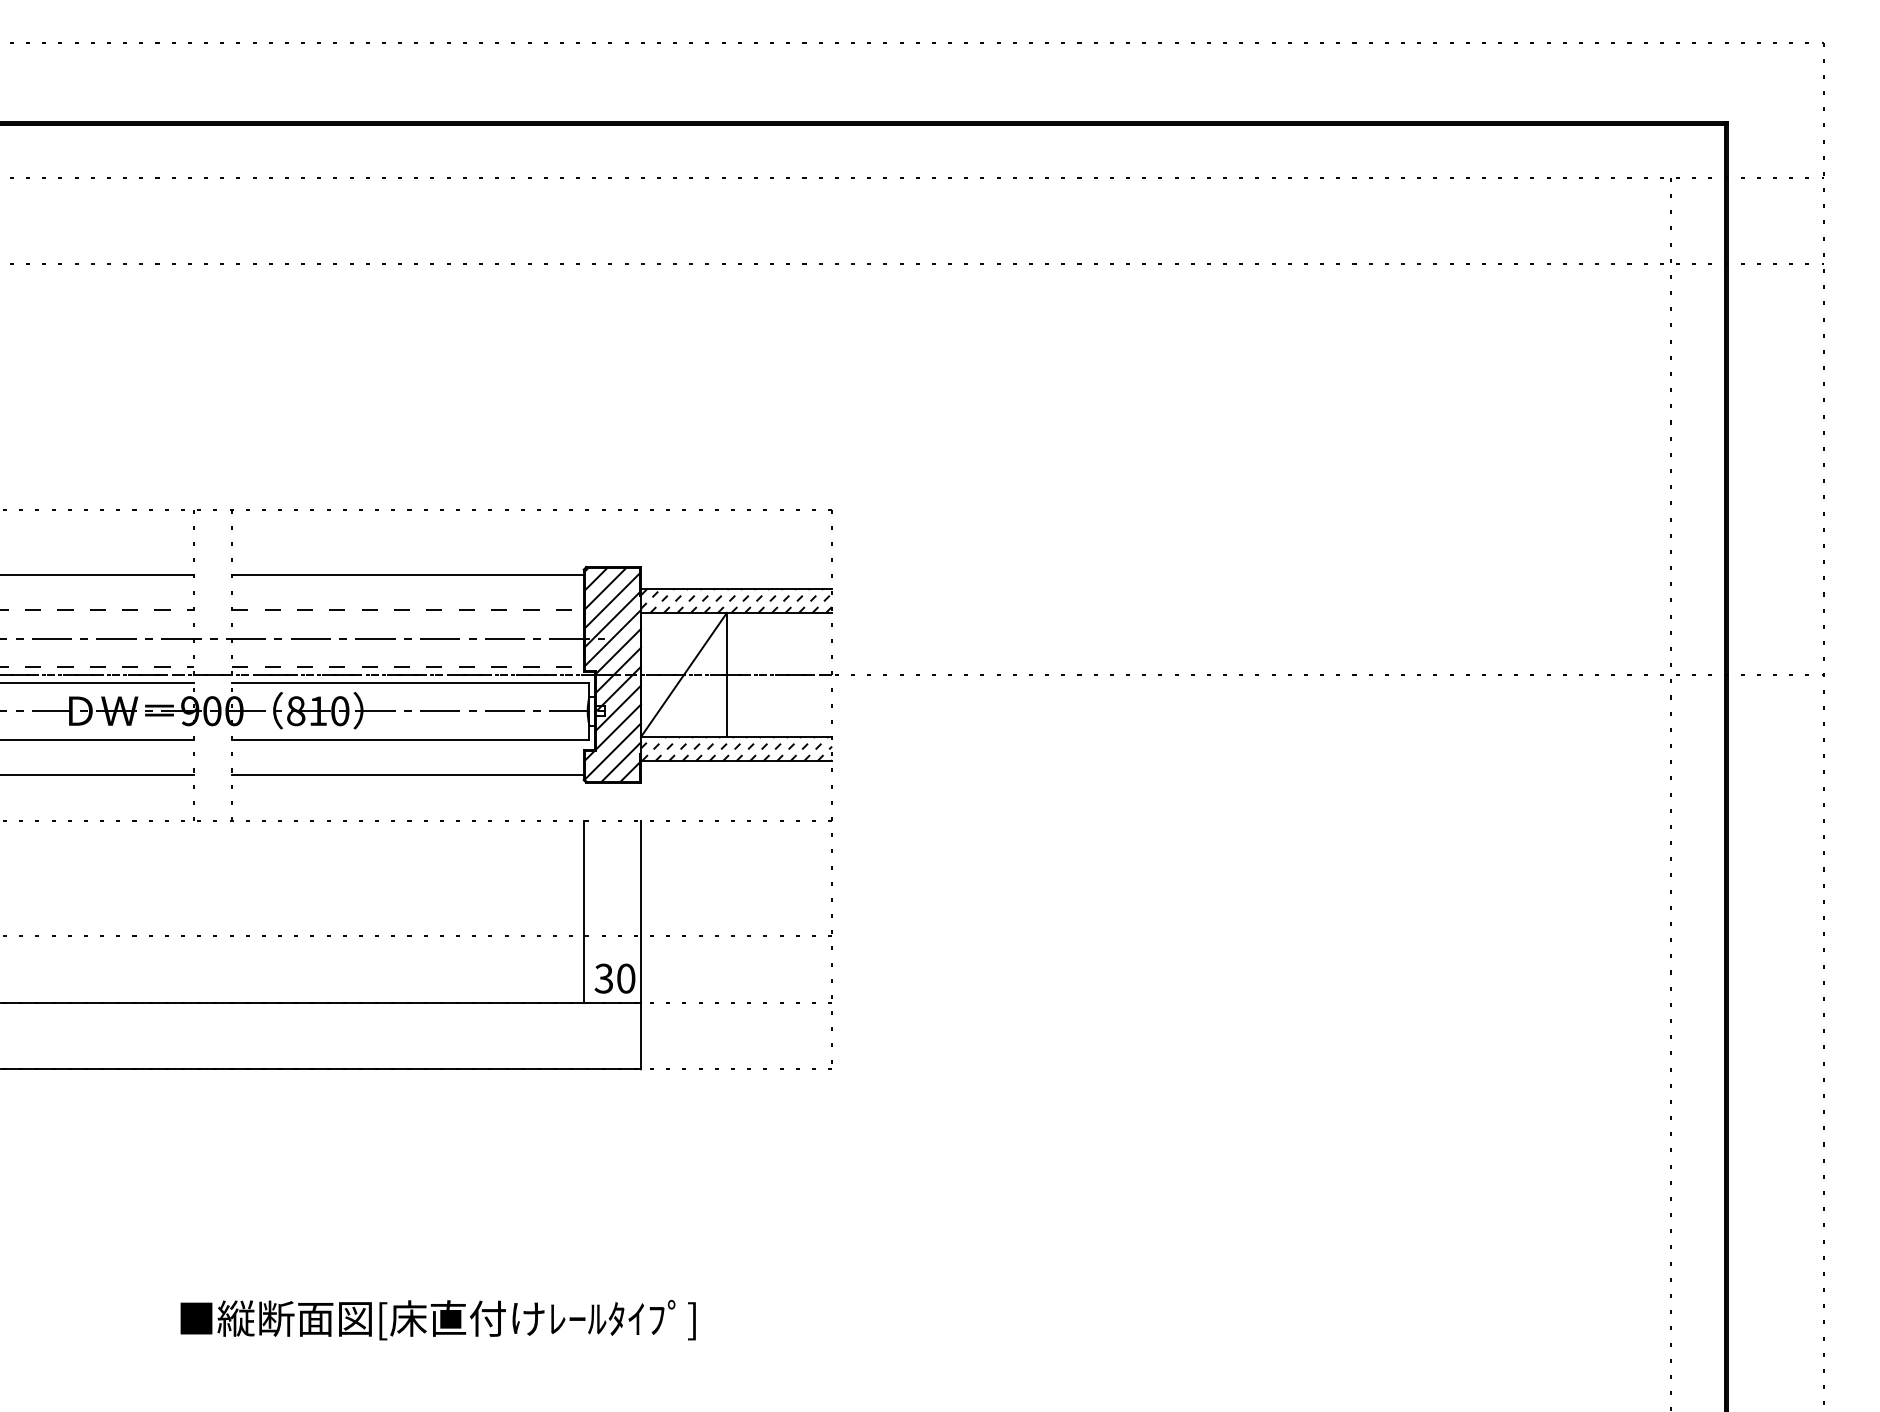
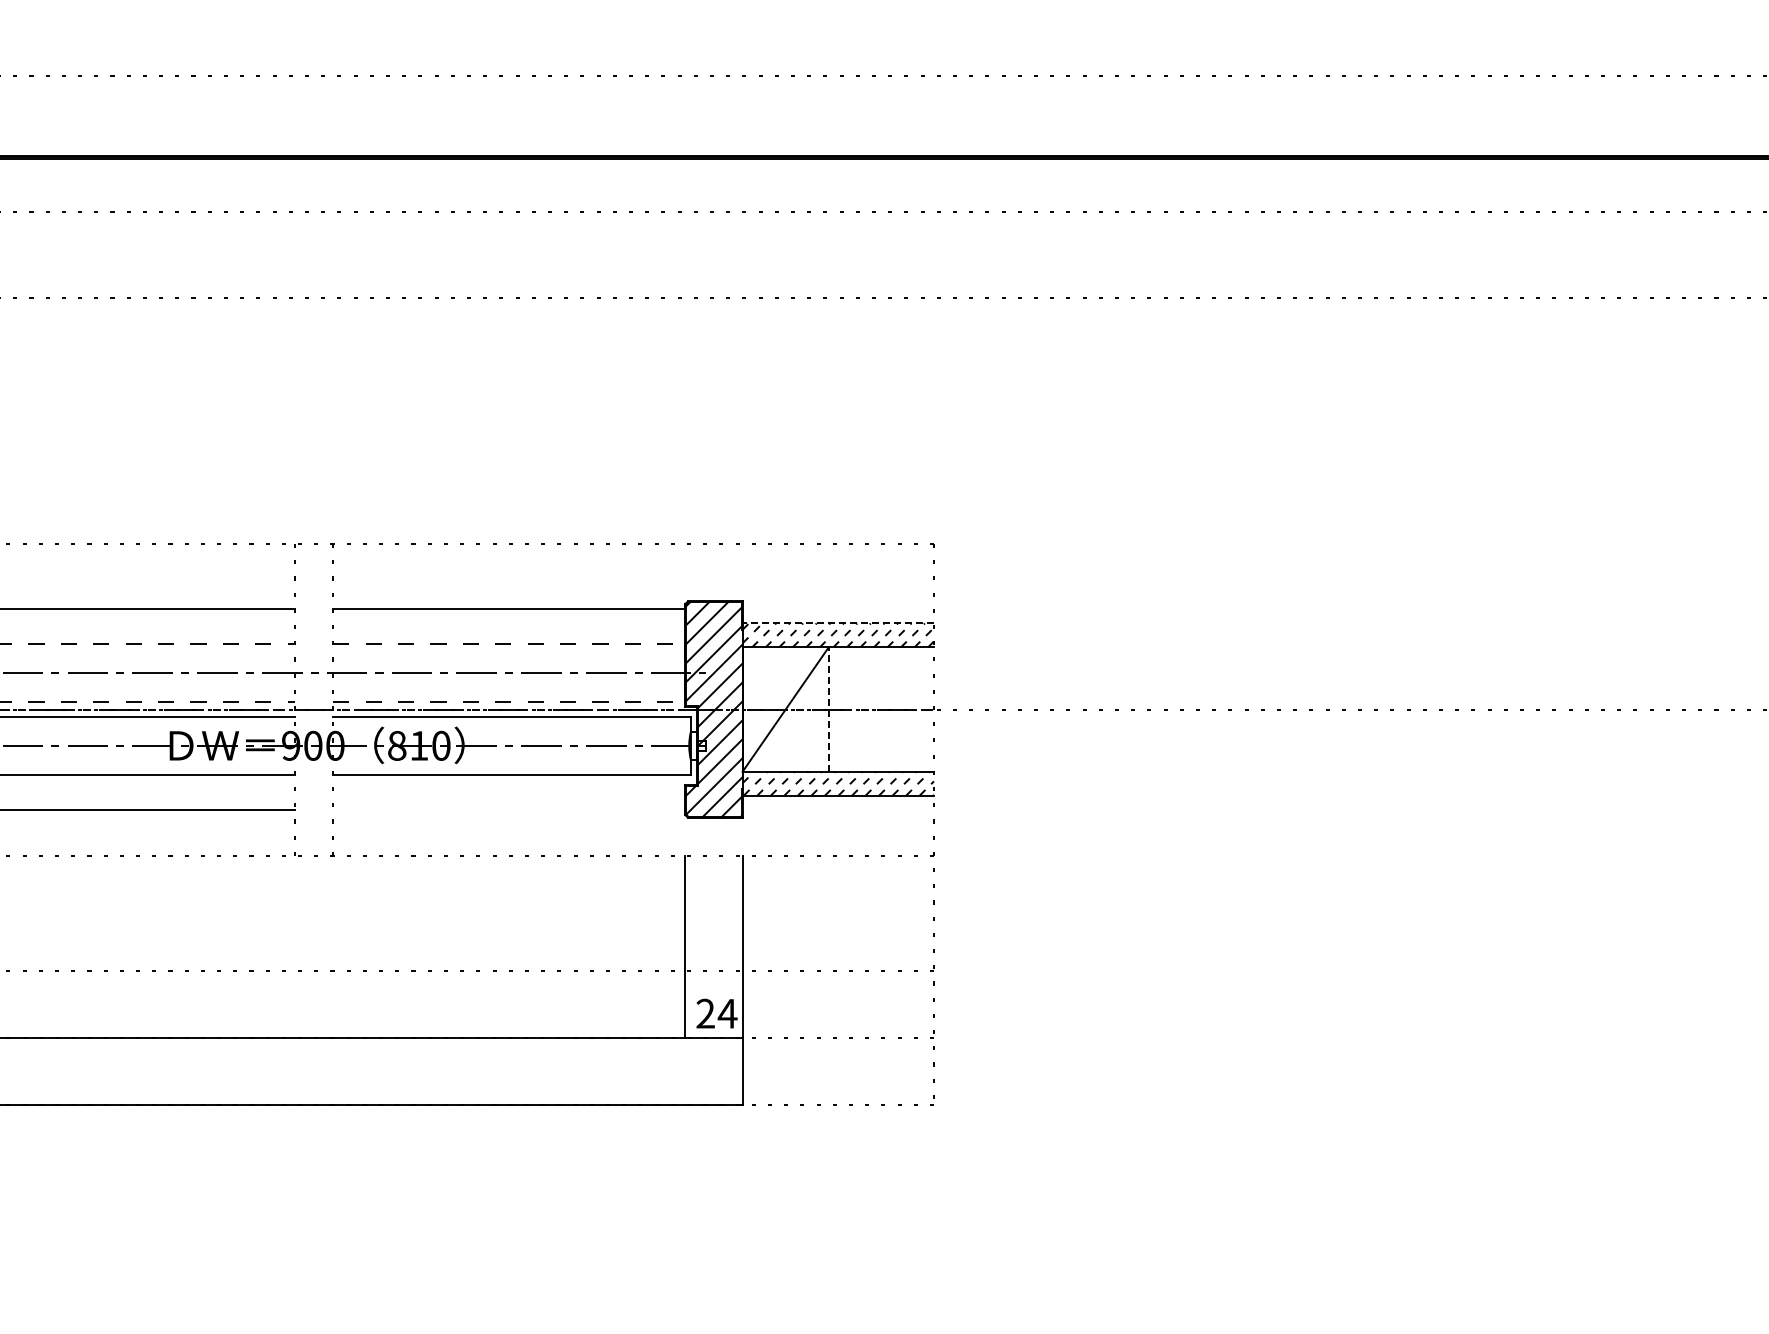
line: (736, 588) -> (838, 623), solid -> dashed
line: (726, 674) -> (828, 709), solid -> dashed
line: (407, 775) -> (508, 810), removed
text: (615, 978) -> (717, 1013), 30 -> 24

